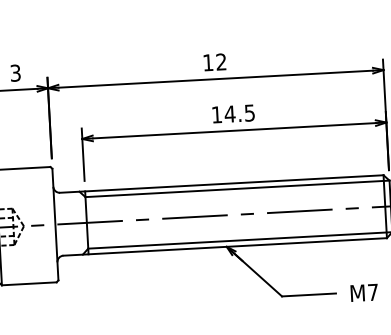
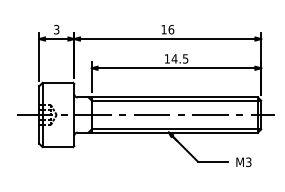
text: (221, 61) -> (171, 29), 12 -> 16
text: (372, 292) -> (248, 162), M7 -> M3

